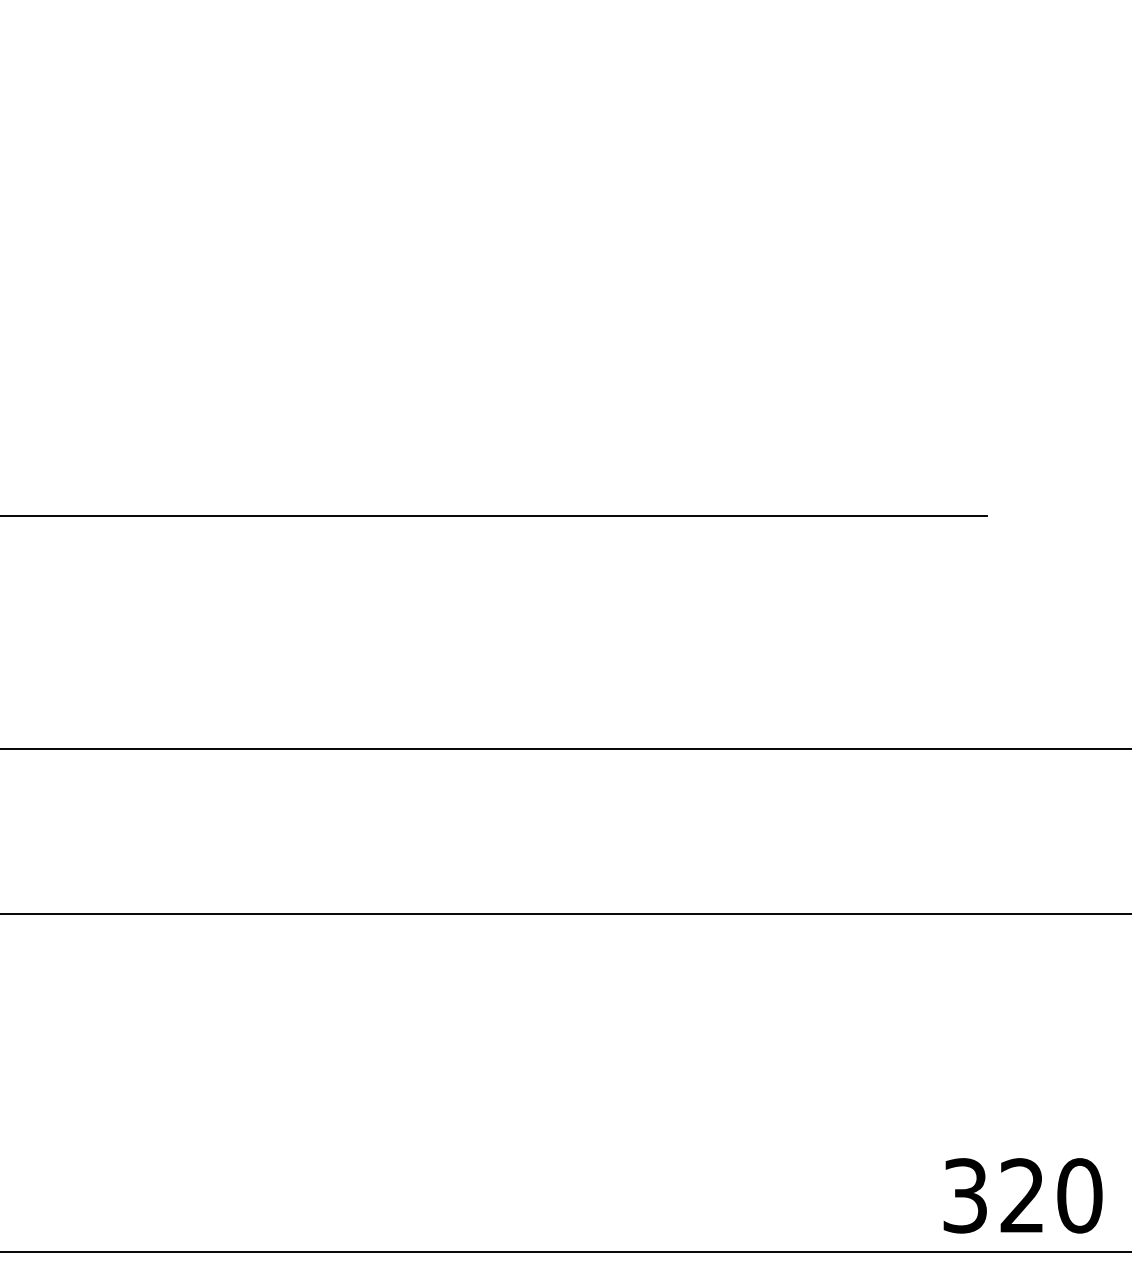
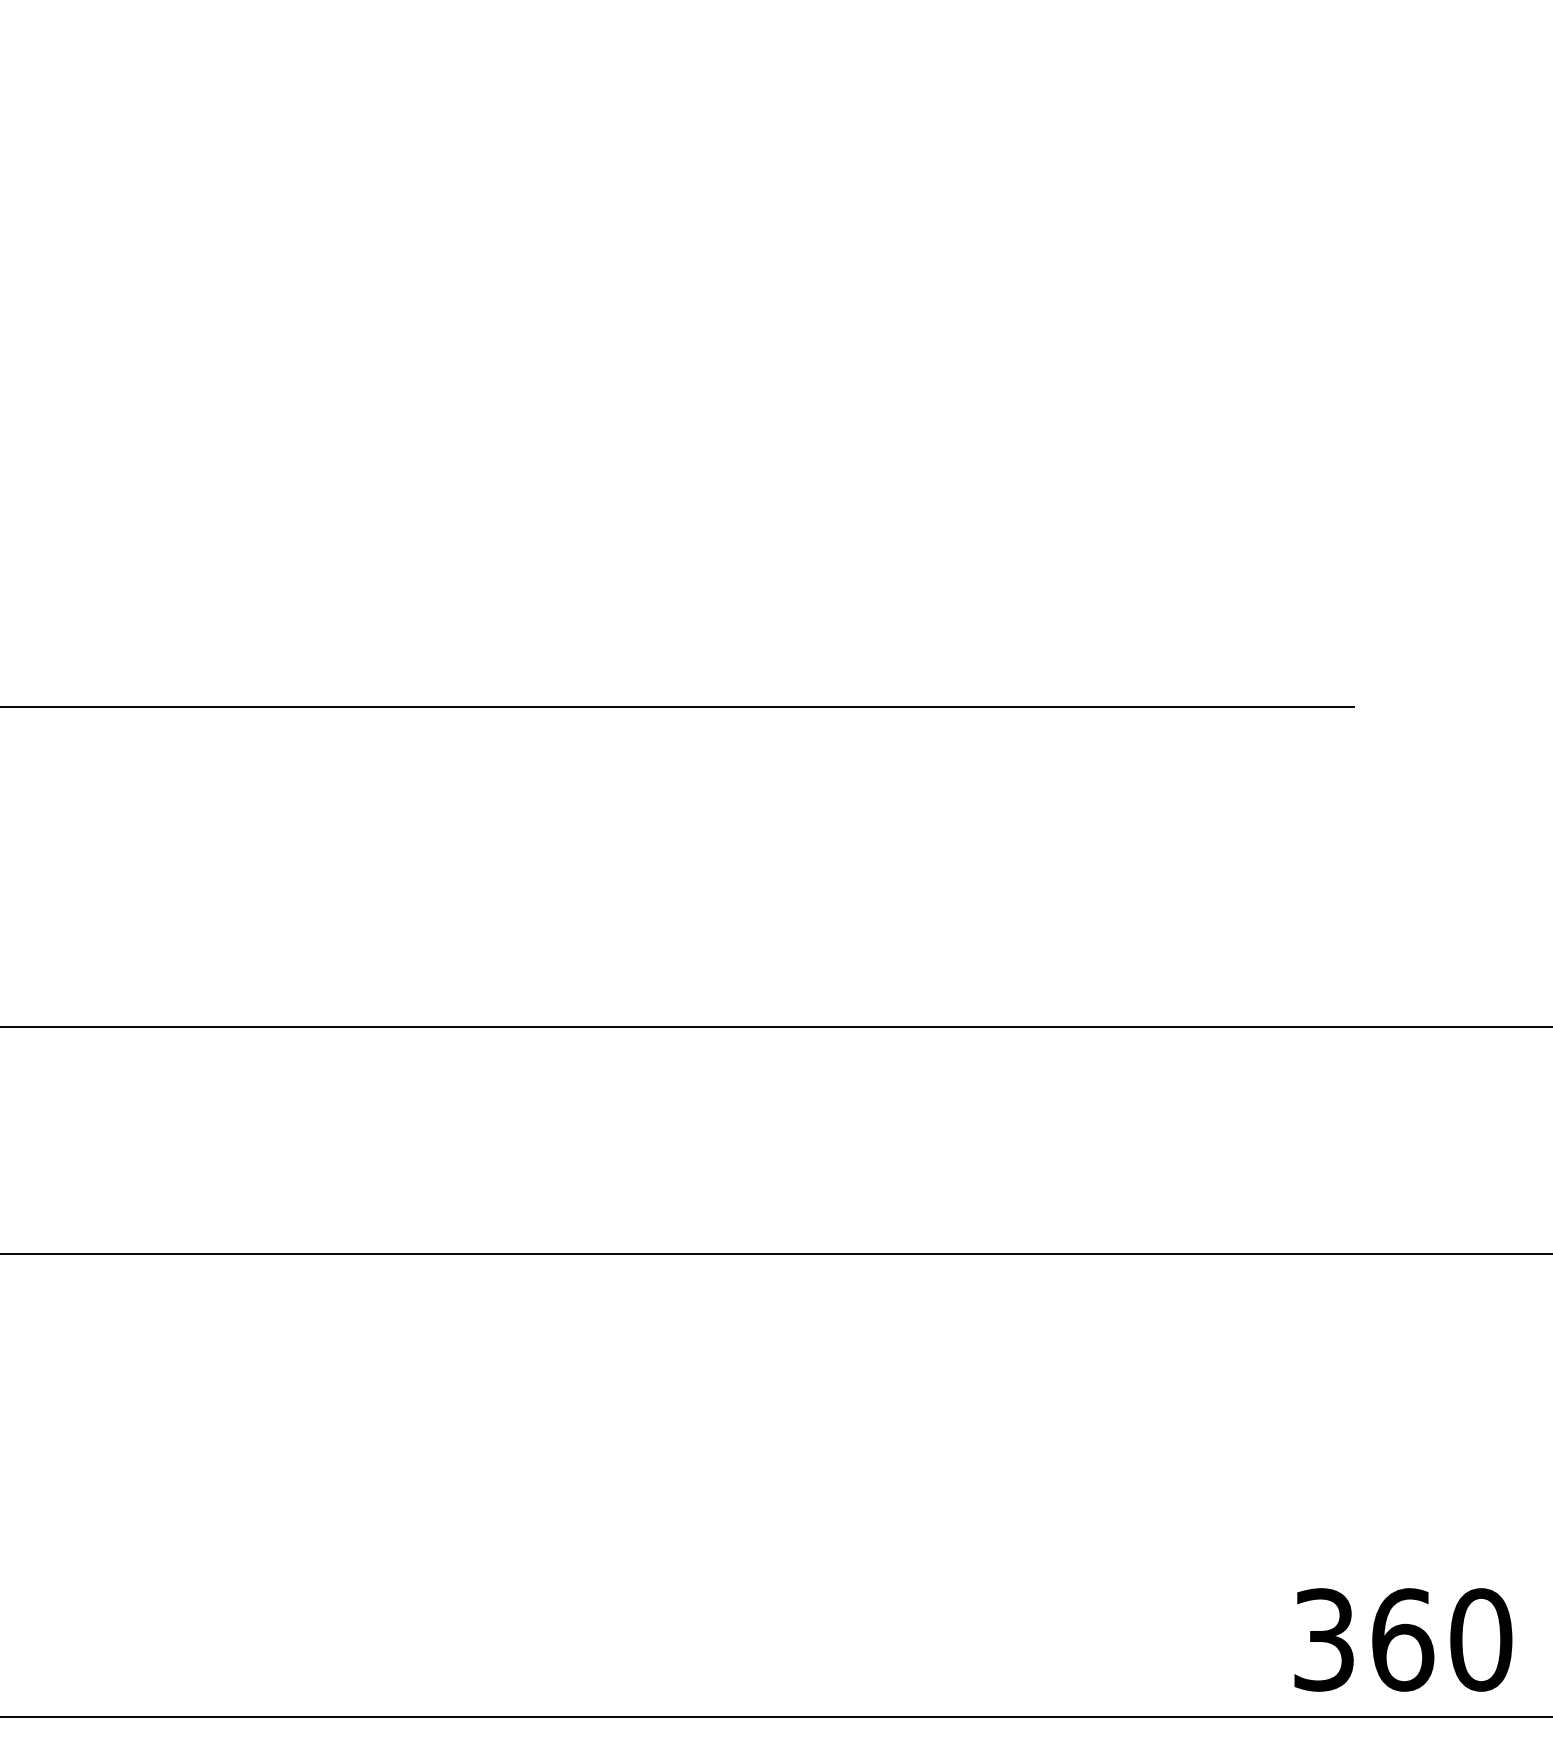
text: (1023, 1195) -> (1403, 1639), 320 -> 360

